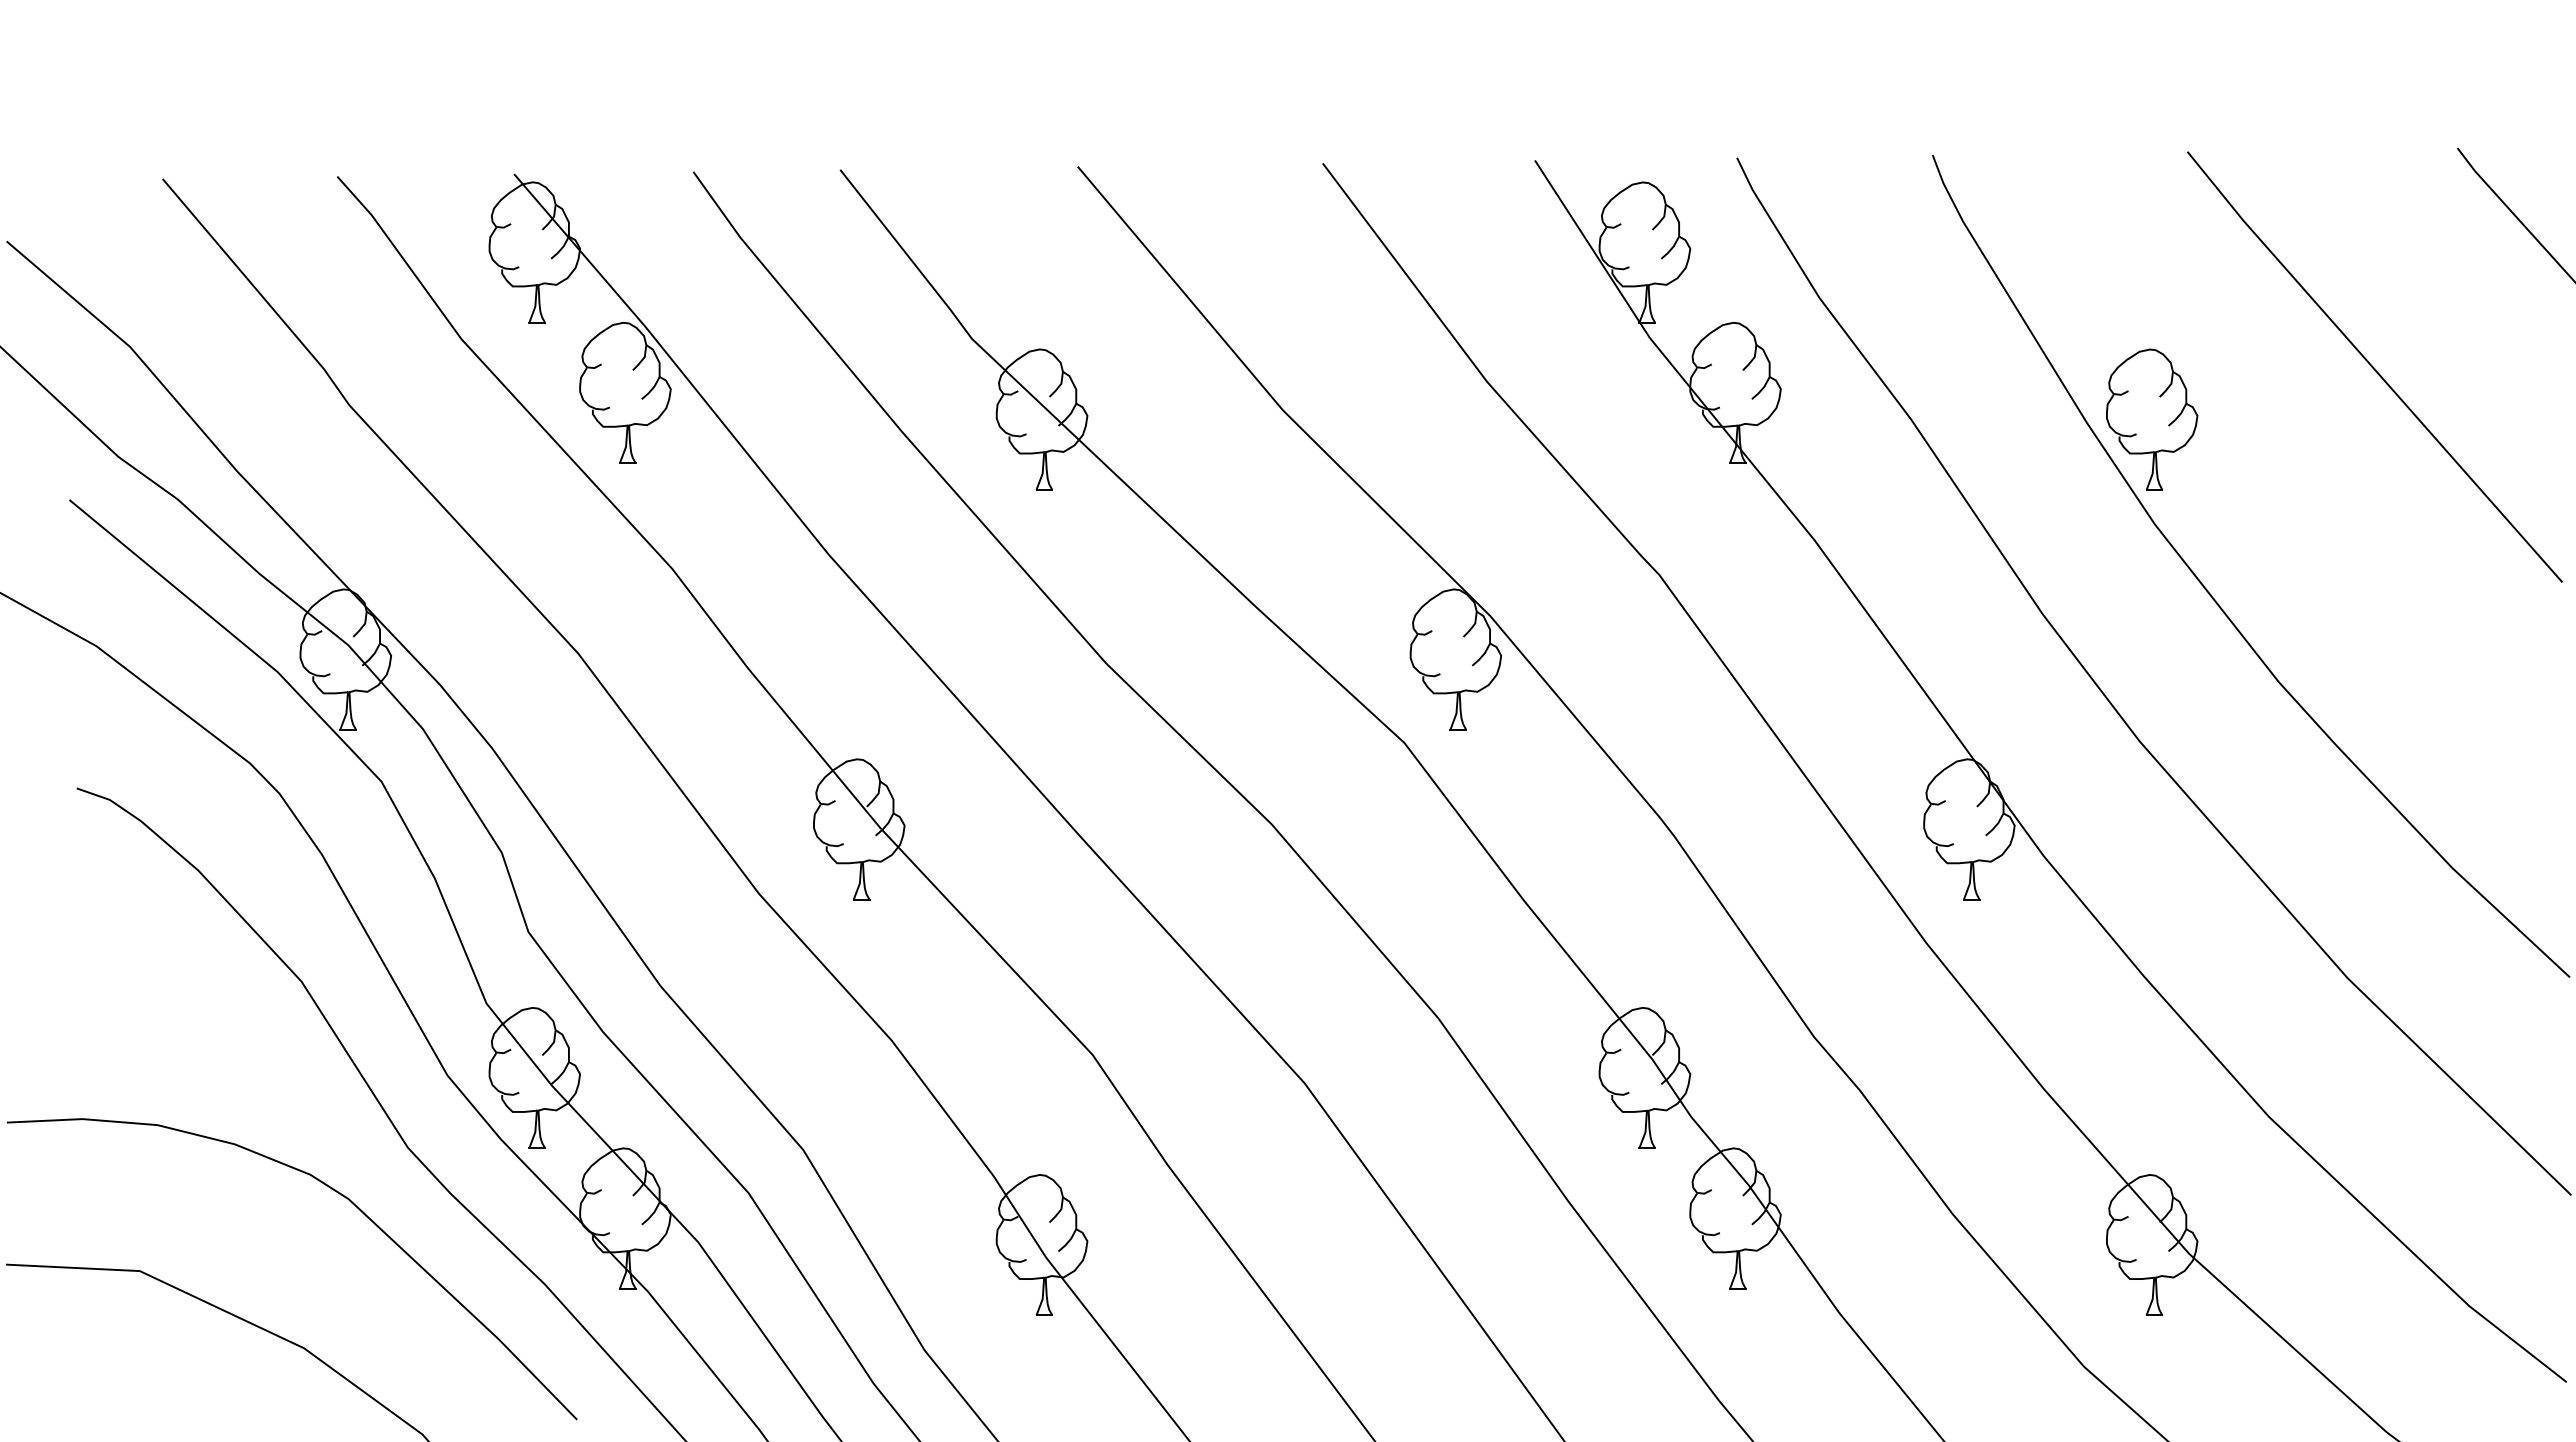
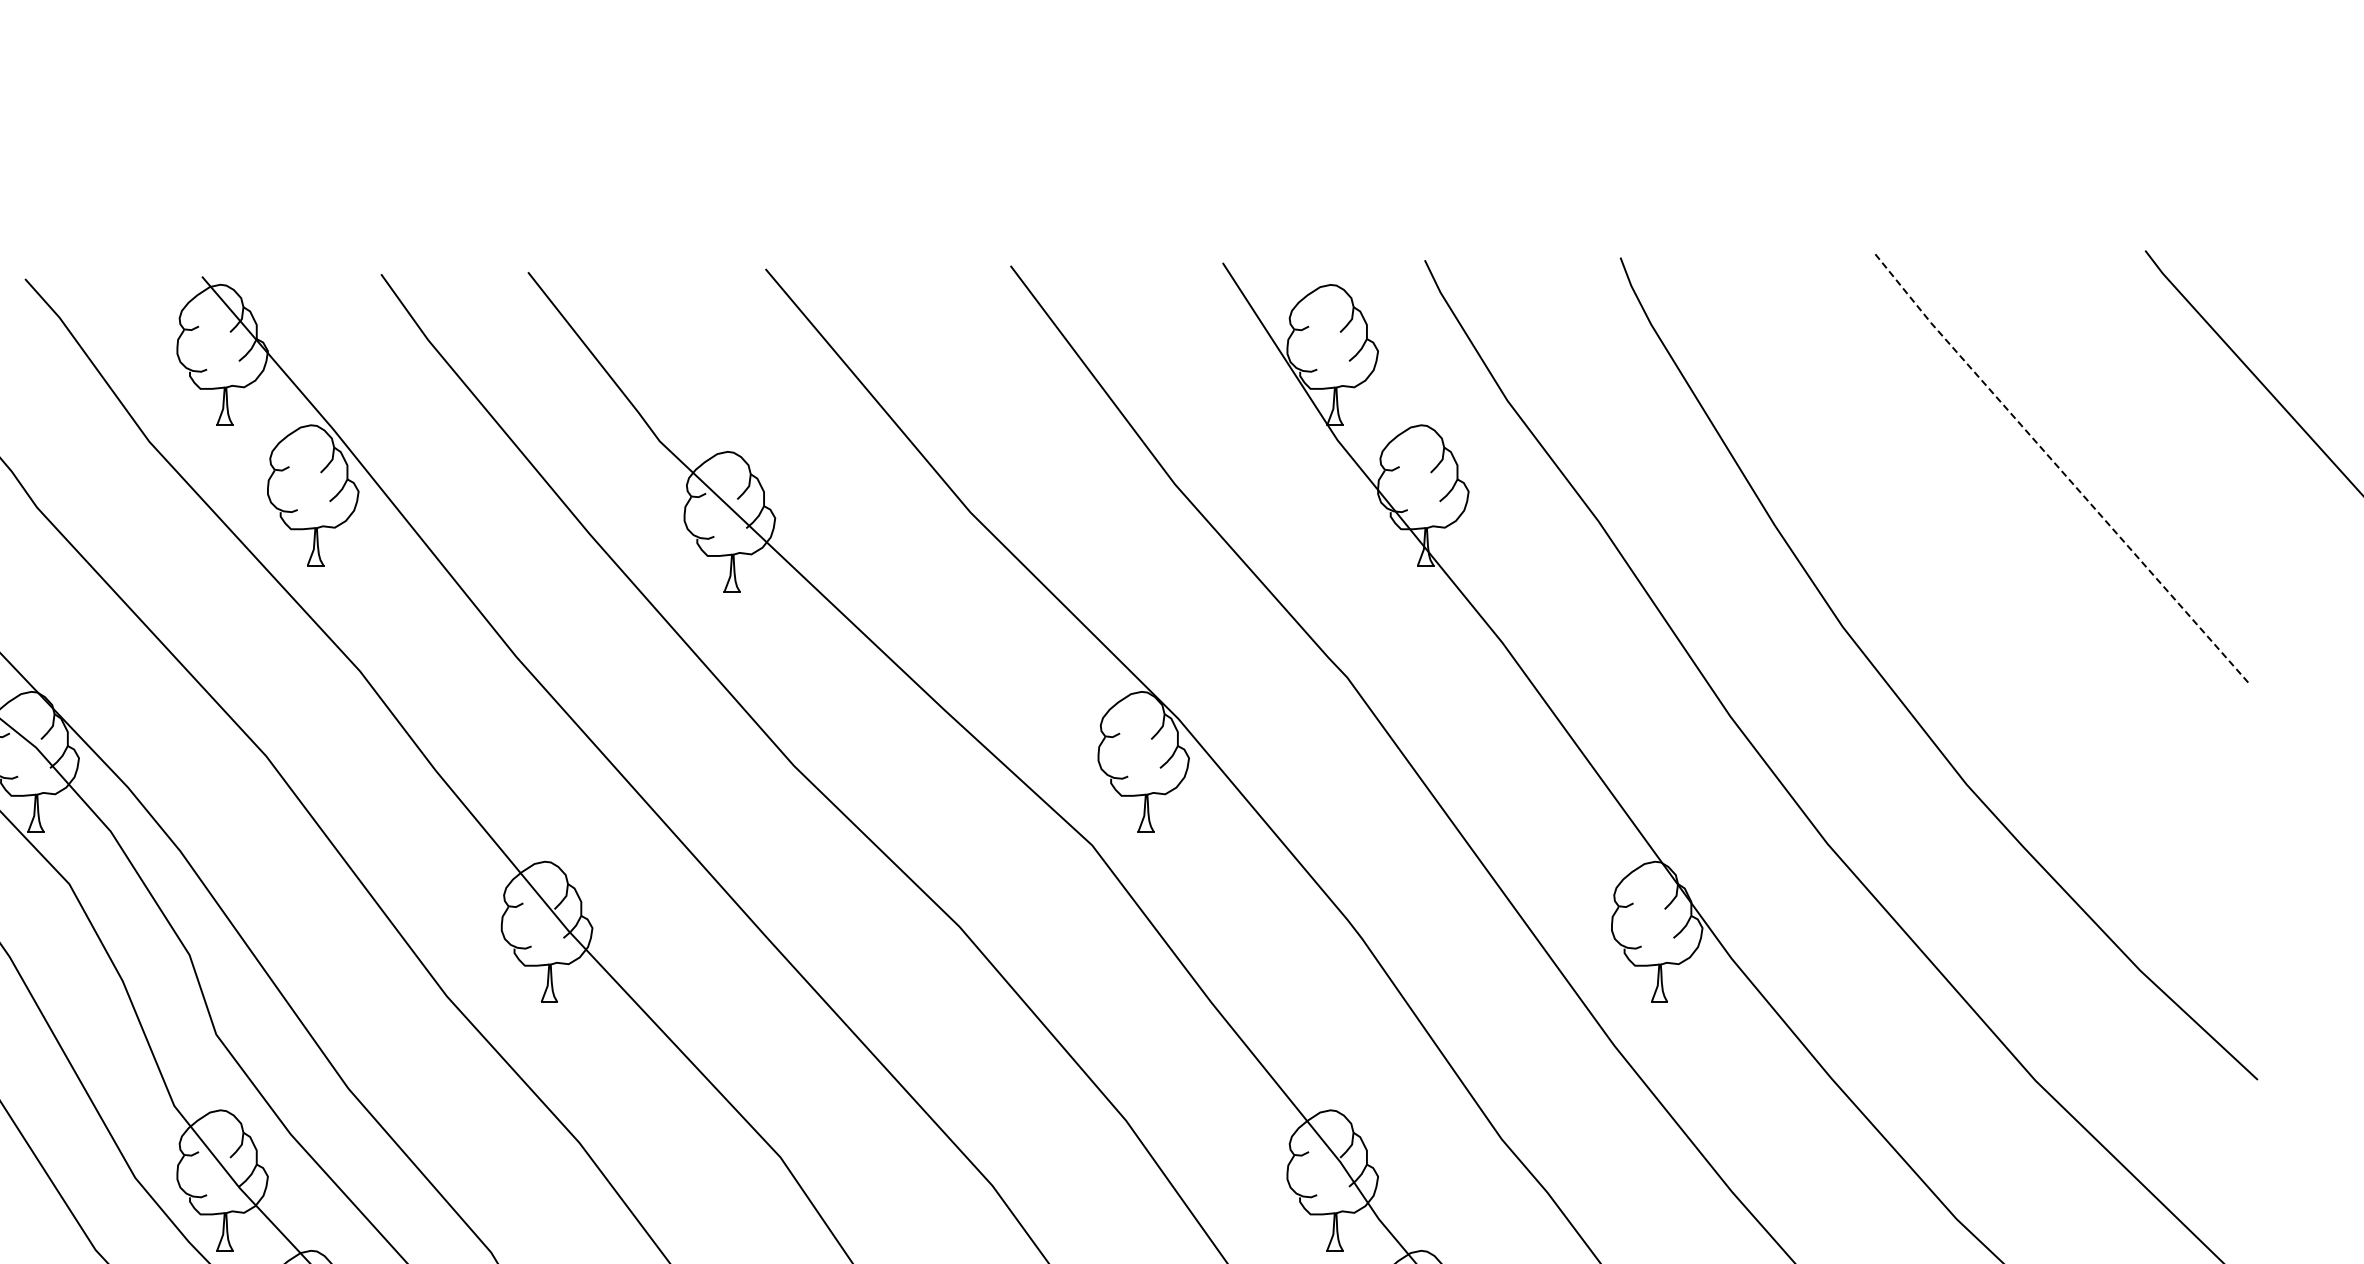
line: (2373, 368) -> (2061, 470), solid -> dashed
part: (2152, 419) -> (1840, 521), removed

